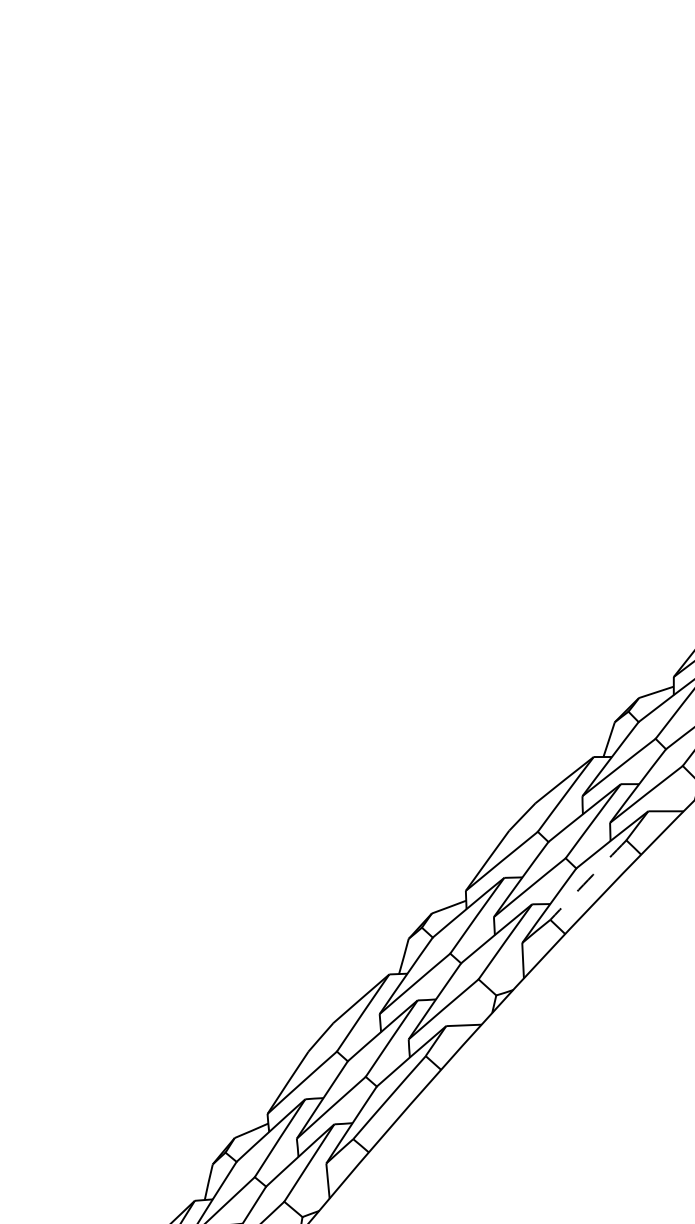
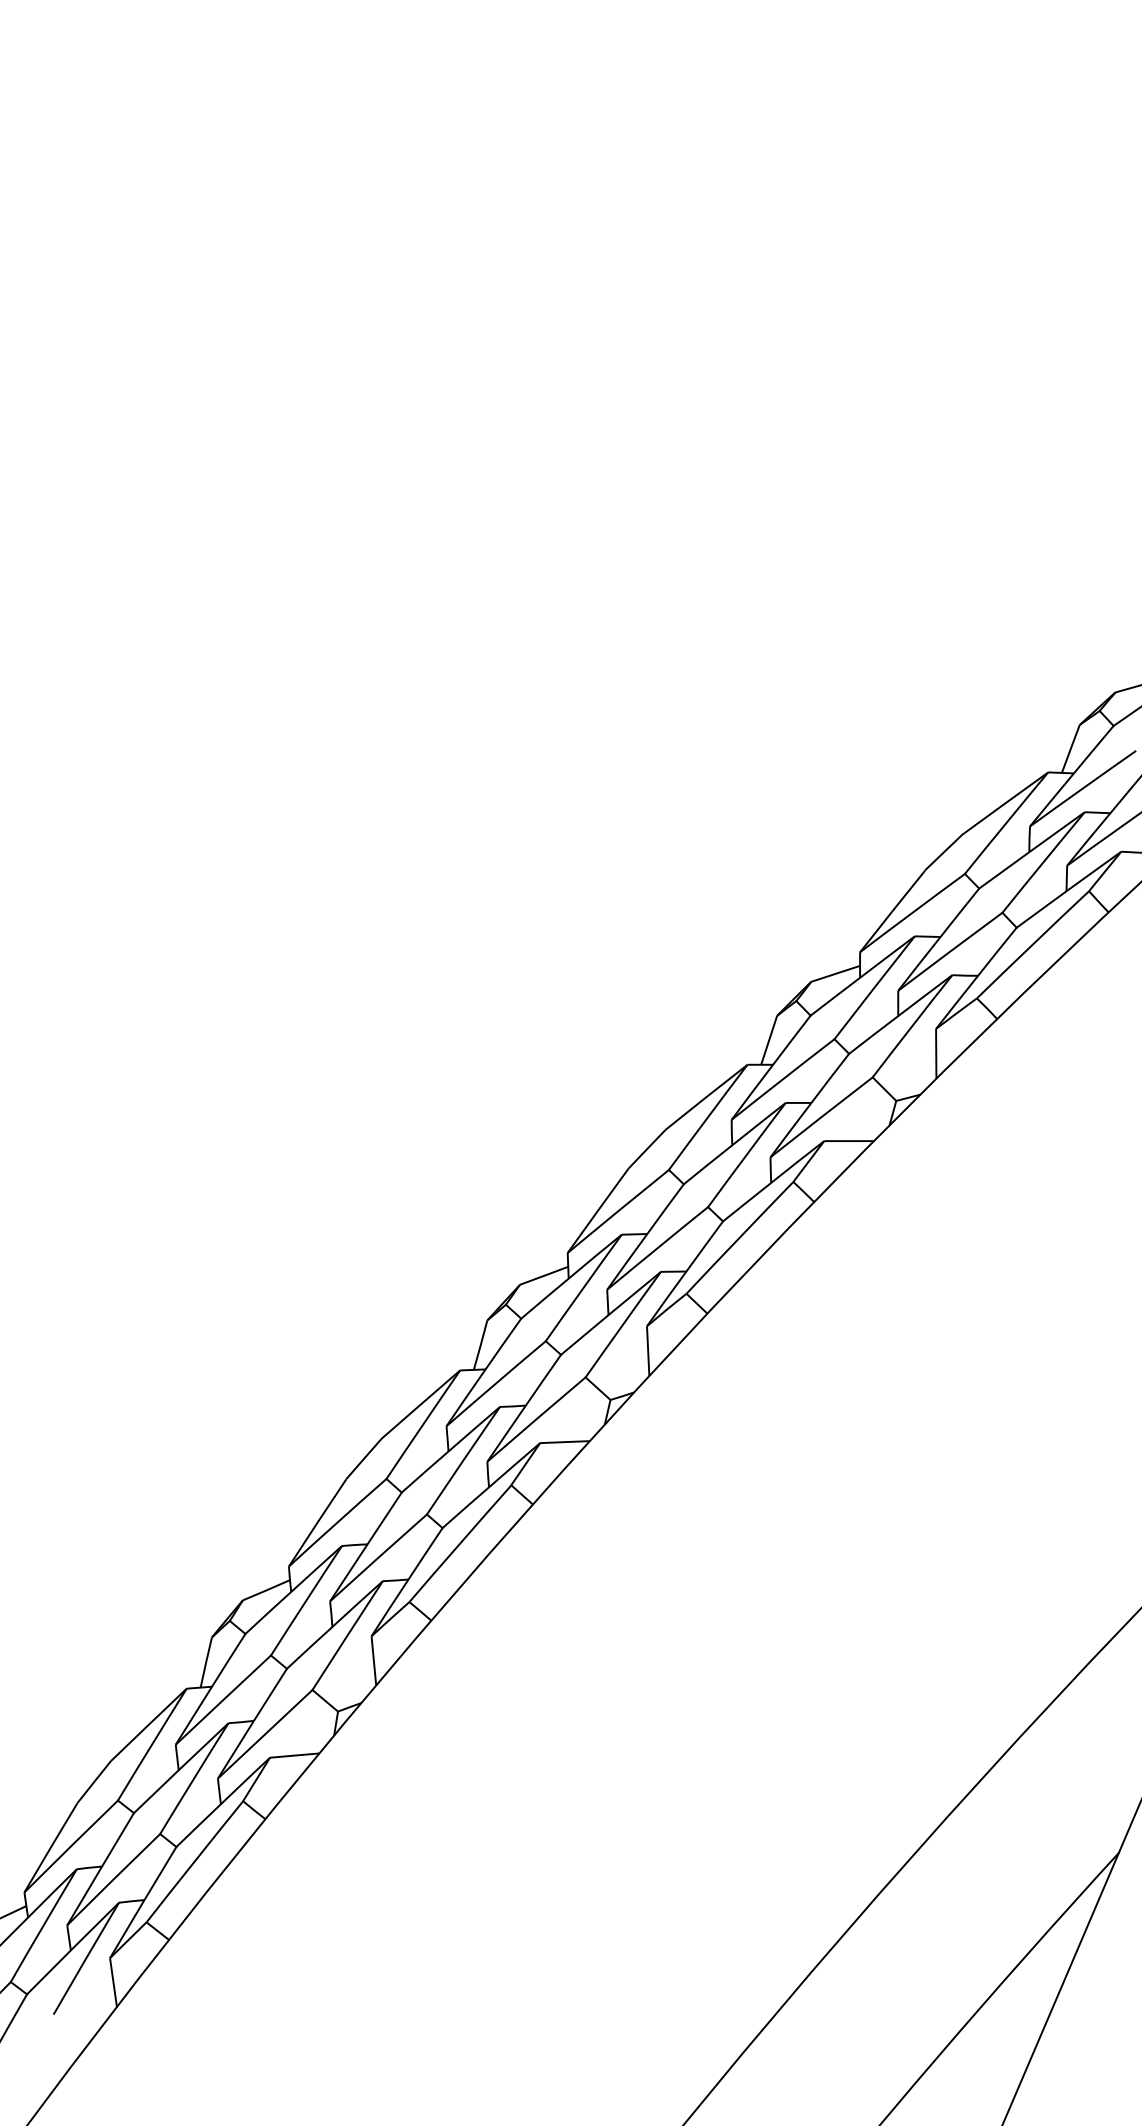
arc: (588, 879) -> (739, 1237), dashed -> solid

